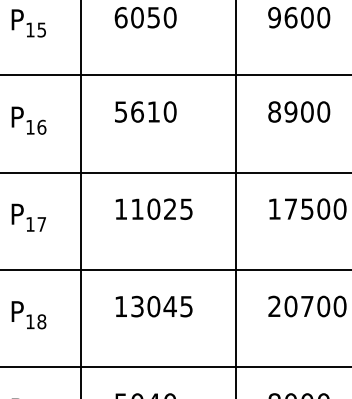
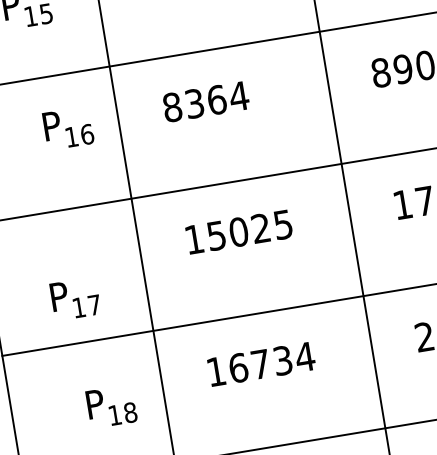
text: (145, 111) -> (205, 101), 5610 -> 8364
text: (28, 120) -> (67, 128), moved
text: (137, 208) -> (216, 234), 11025 -> 15025
text: (28, 217) -> (74, 298), moved
text: (162, 306) -> (272, 362), 13045 -> 16734
text: (28, 315) -> (111, 407), moved

